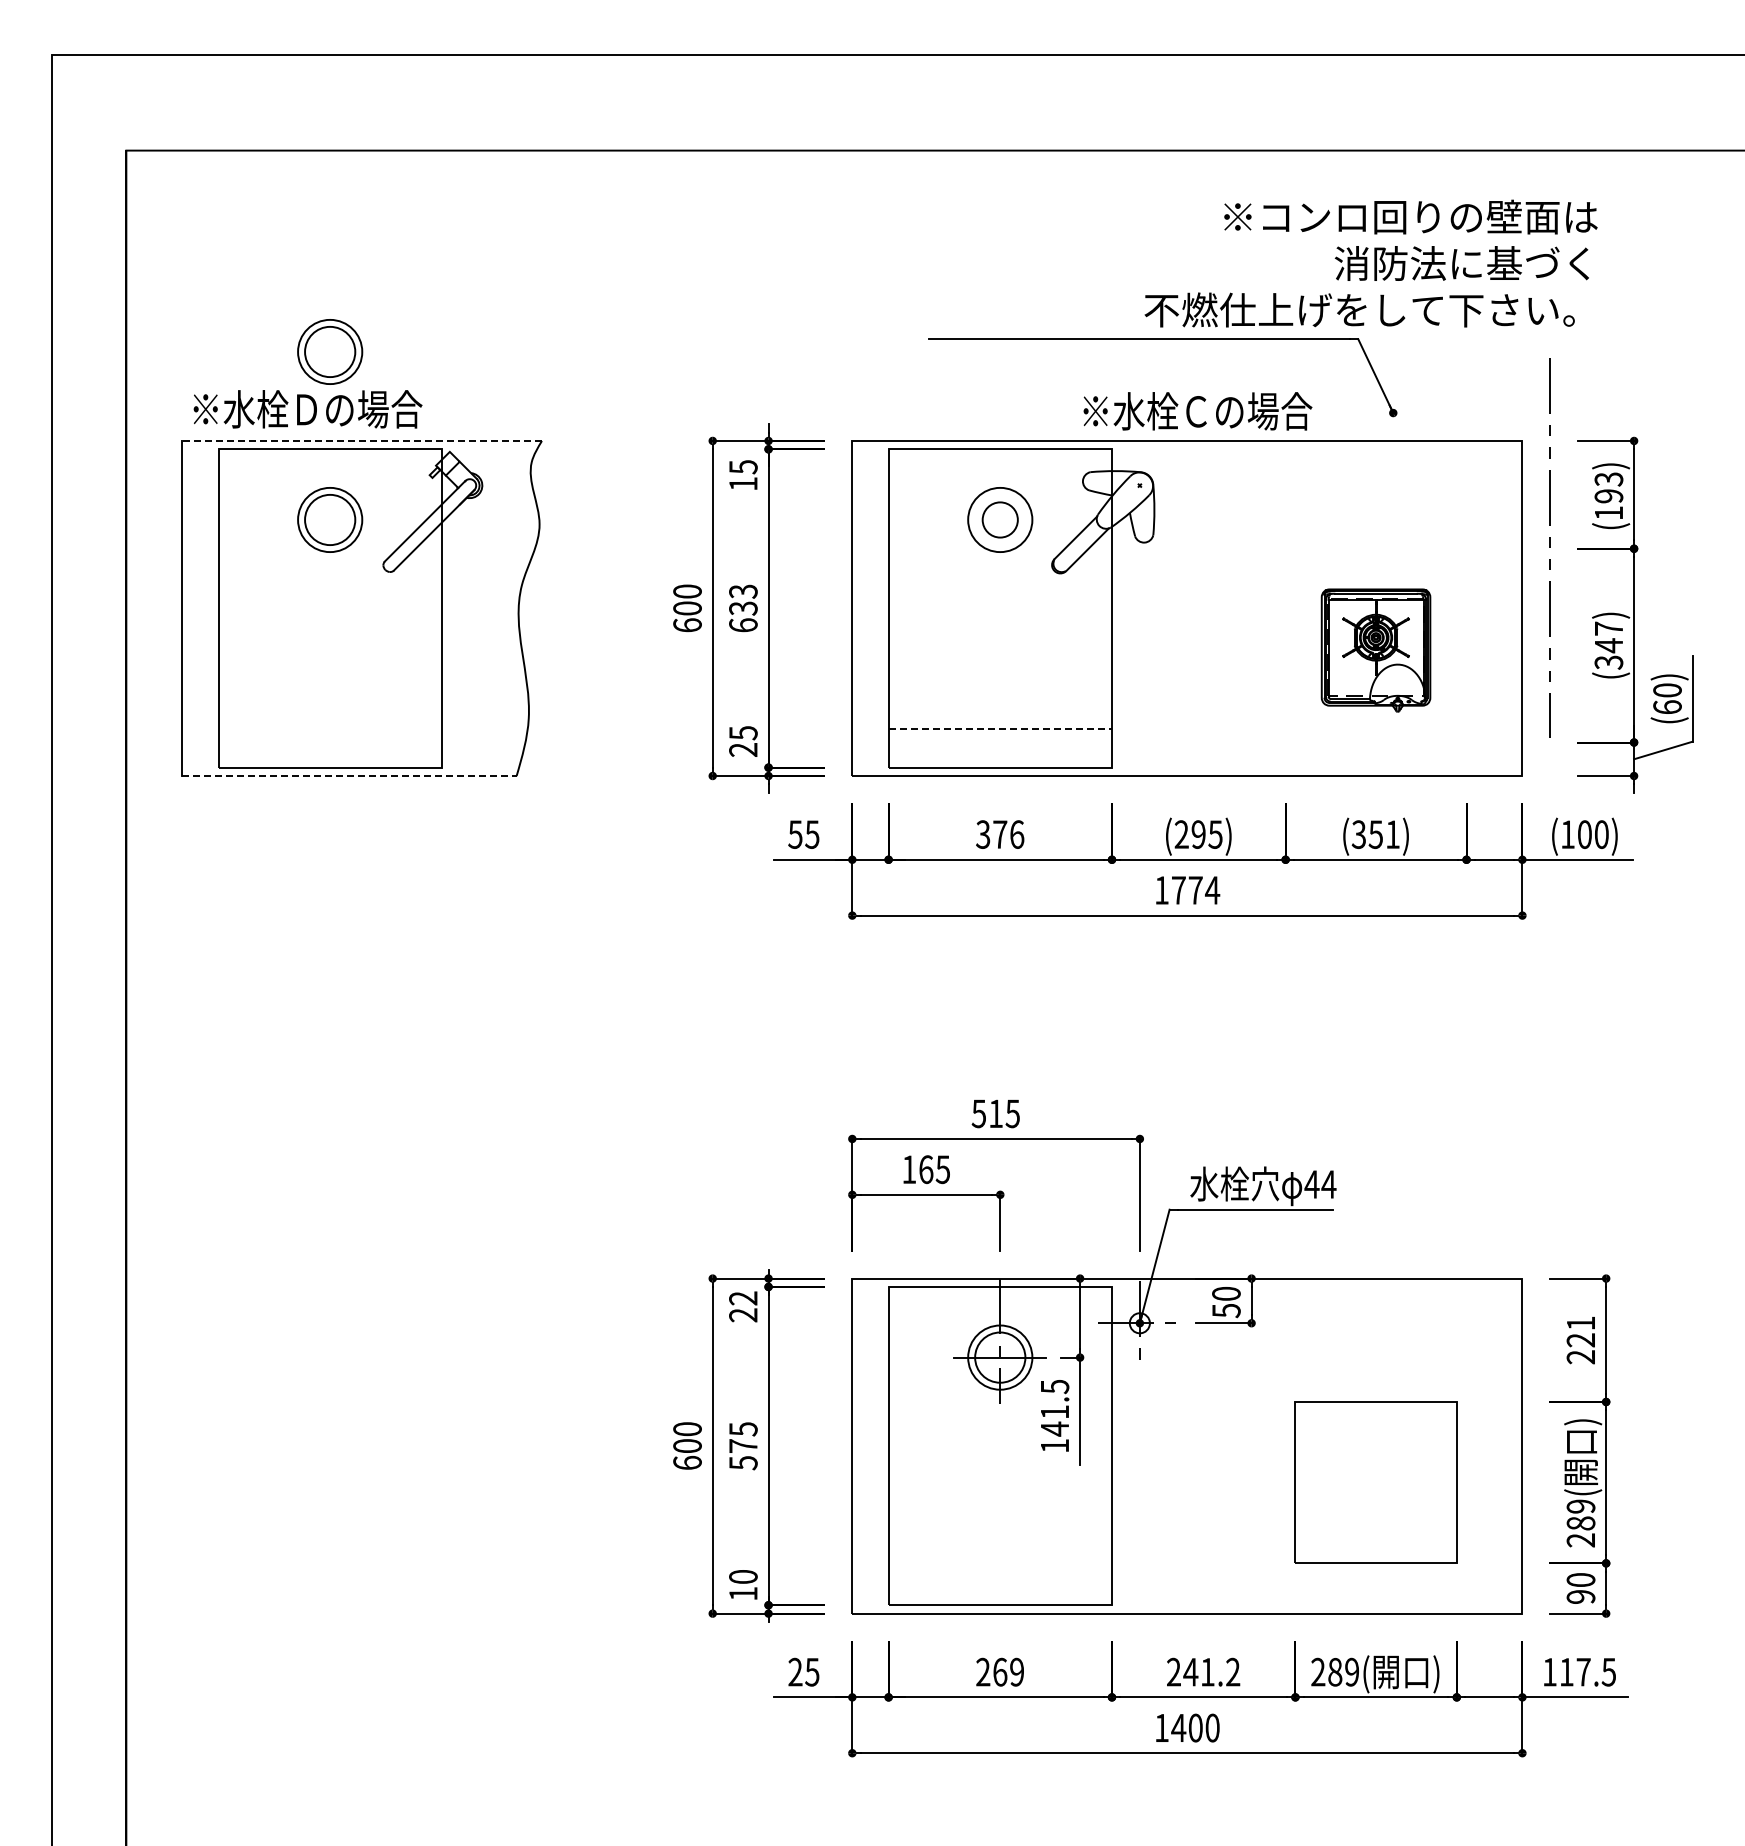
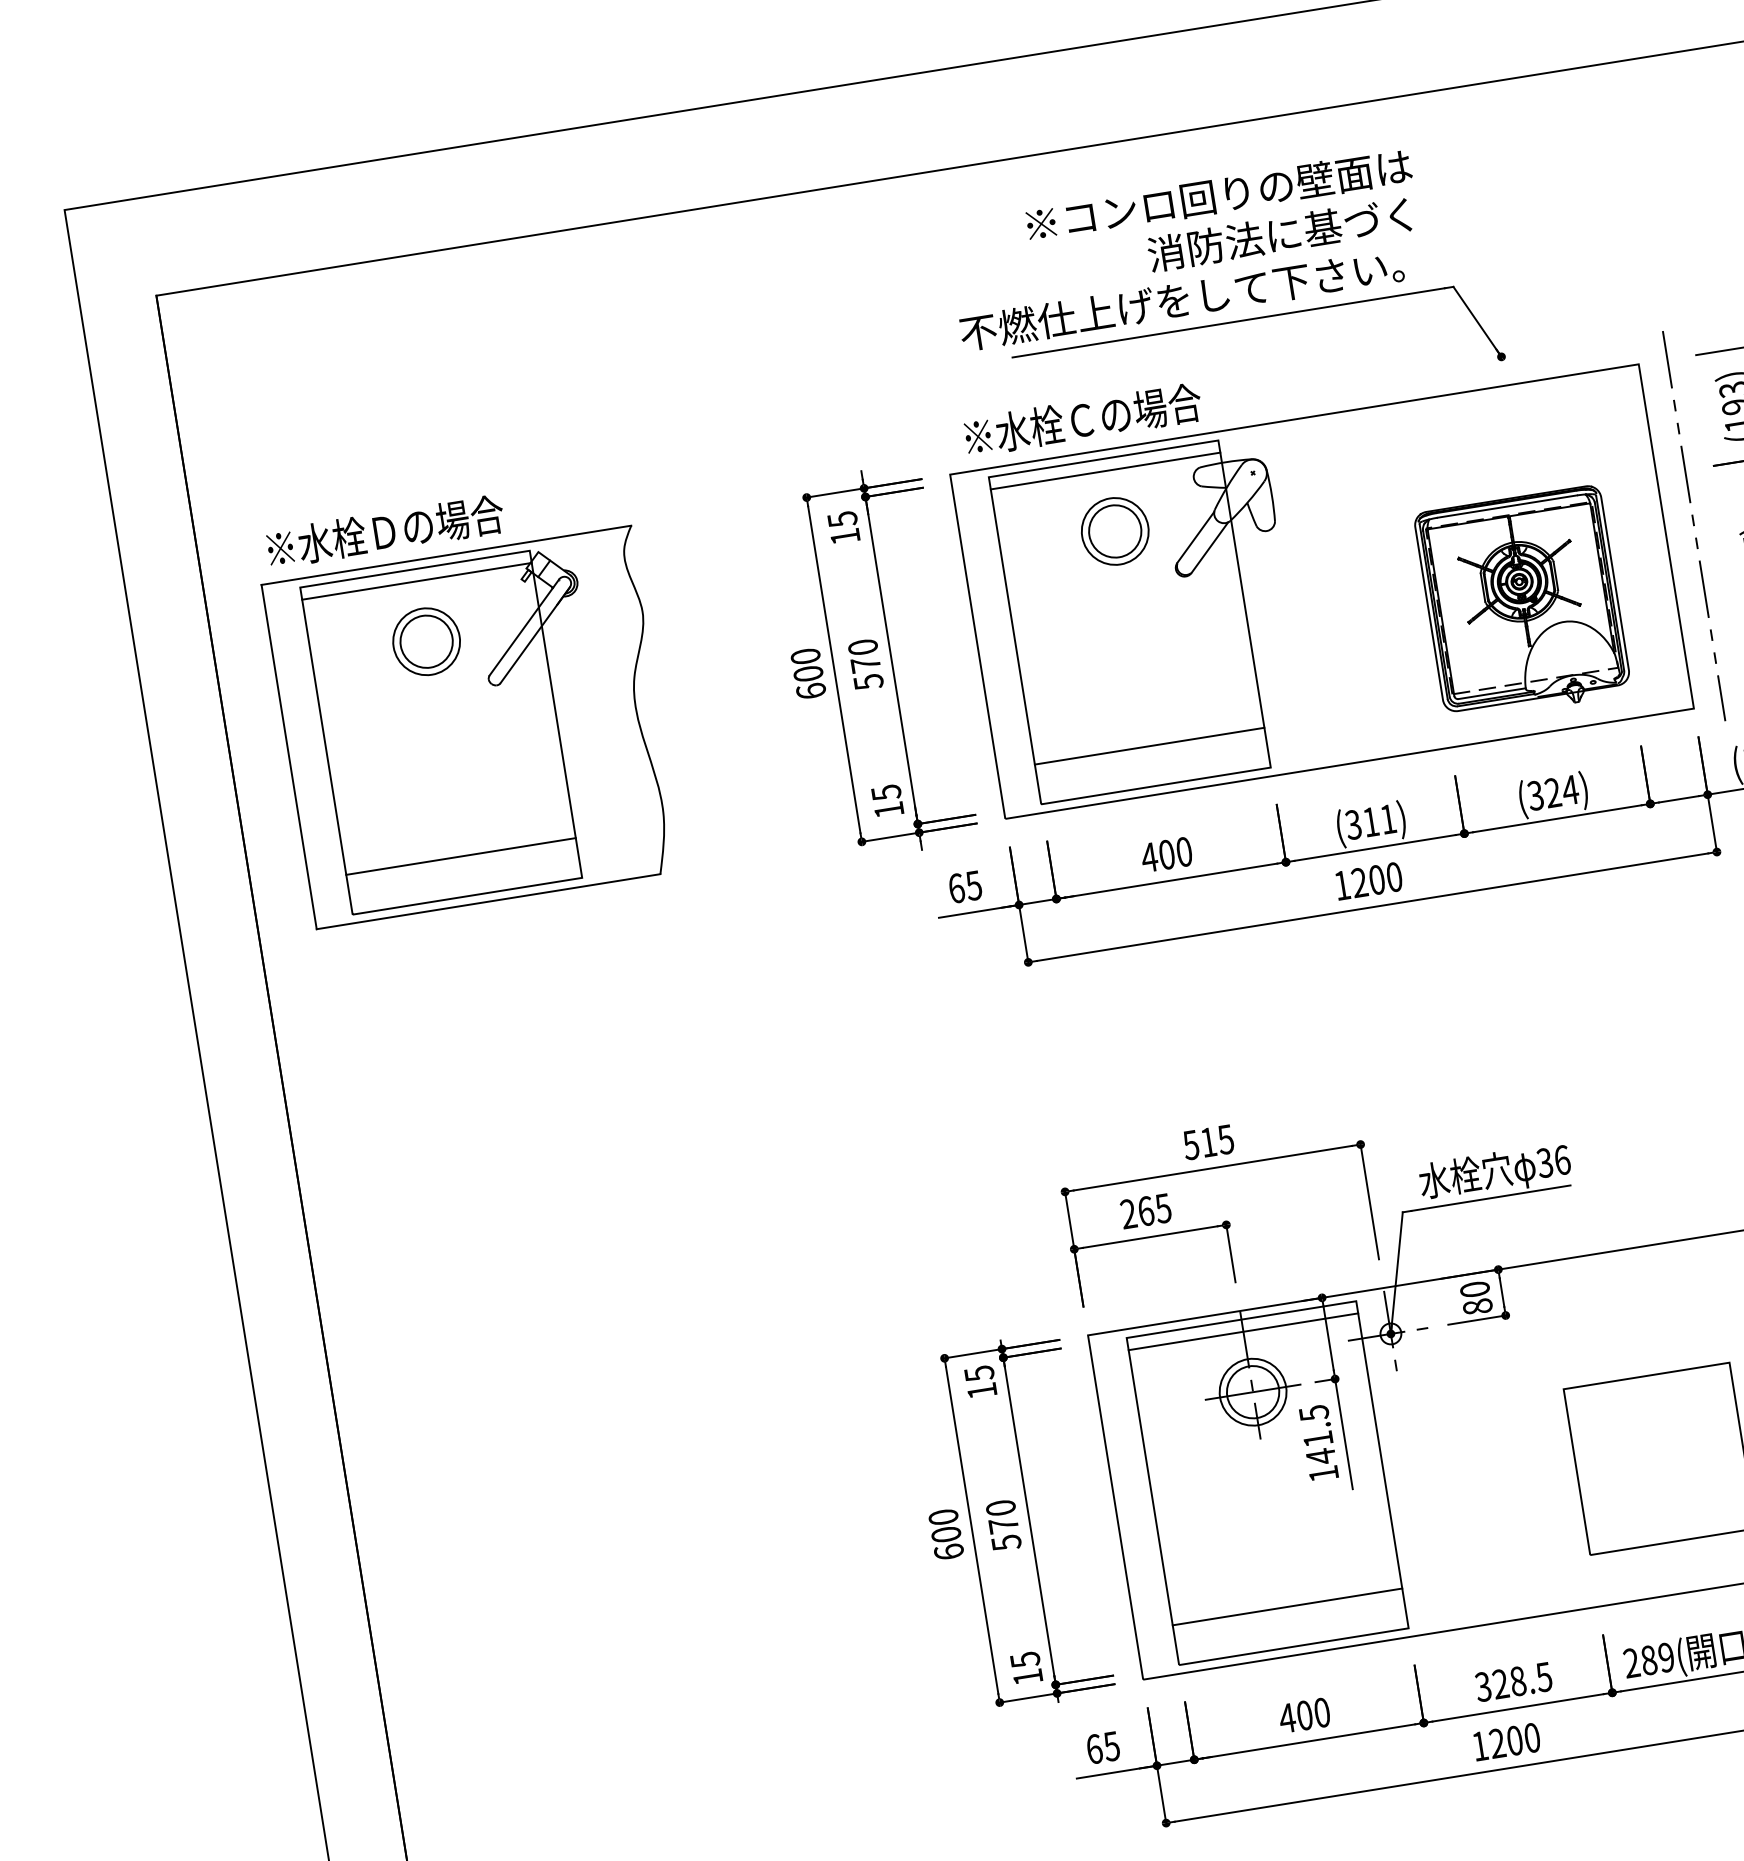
text: (1370, 263) -> (1185, 249), moved
part: (330, 351) -> (399, 468), removed
text: (1197, 411) -> (1082, 420), moved
line: (362, 440) -> (446, 554), dashed -> solid
line: (329, 461) -> (416, 581), added
line: (999, 461) -> (1104, 471), added
circle: (1000, 519) -> (1115, 530), size x1.43
line: (1549, 547) -> (1693, 525), moved
text: (743, 608) -> (865, 664), 633 -> 570
part: (1375, 650) -> (1522, 603), size x1.67
line: (329, 728) -> (460, 856), added
line: (1000, 728) -> (1149, 745), dashed -> solid
text: (743, 749) -> (889, 809), 25 -> 15
line: (349, 776) -> (488, 902), dashed -> solid
text: (795, 834) -> (956, 888), 55 -> 65
text: (999, 834) -> (1166, 854), 376 -> 400
text: (1198, 834) -> (1370, 822), (295) -> (311)
text: (1384, 834) -> (1561, 791), (351) -> (324)
text: (1195, 890) -> (1376, 880), 1774 -> 1200
text: (909, 1169) -> (1128, 1213), 165 -> 265
text: (1320, 1184) -> (1553, 1161), 44 -> 36
line: (999, 1298) -> (1242, 1331), added
text: (743, 1306) -> (980, 1381), 22 -> 15
text: (1226, 1310) -> (1477, 1306), 50 -> 80
text: (743, 1429) -> (1001, 1508), 575 -> 570
line: (999, 1566) -> (1286, 1606), added
text: (743, 1577) -> (1025, 1660), 10 -> 15
text: (795, 1671) -> (1094, 1748), 25 -> 65
text: (999, 1671) -> (1303, 1714), 269 -> 400
text: (1203, 1671) -> (1513, 1681), 241.2 -> 328.5
text: (1178, 1727) -> (1497, 1742), 1400 -> 1200

